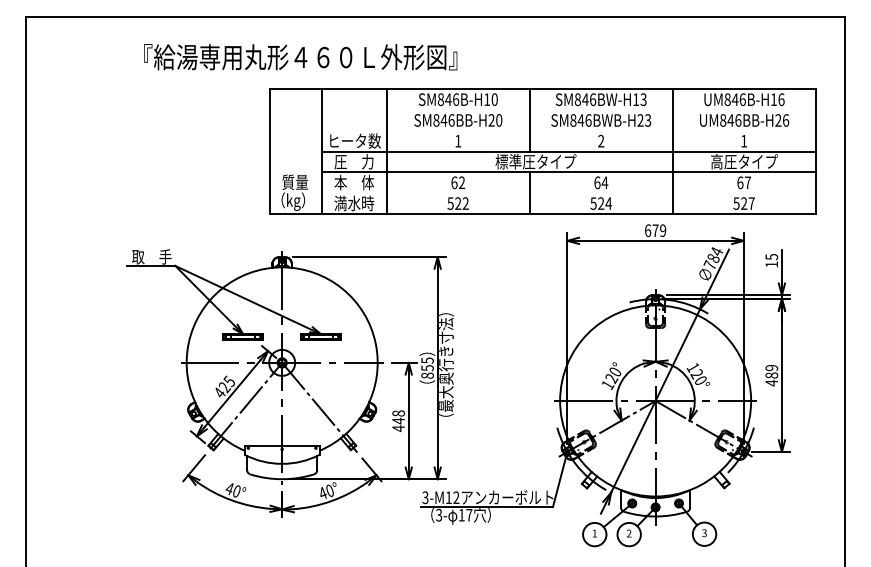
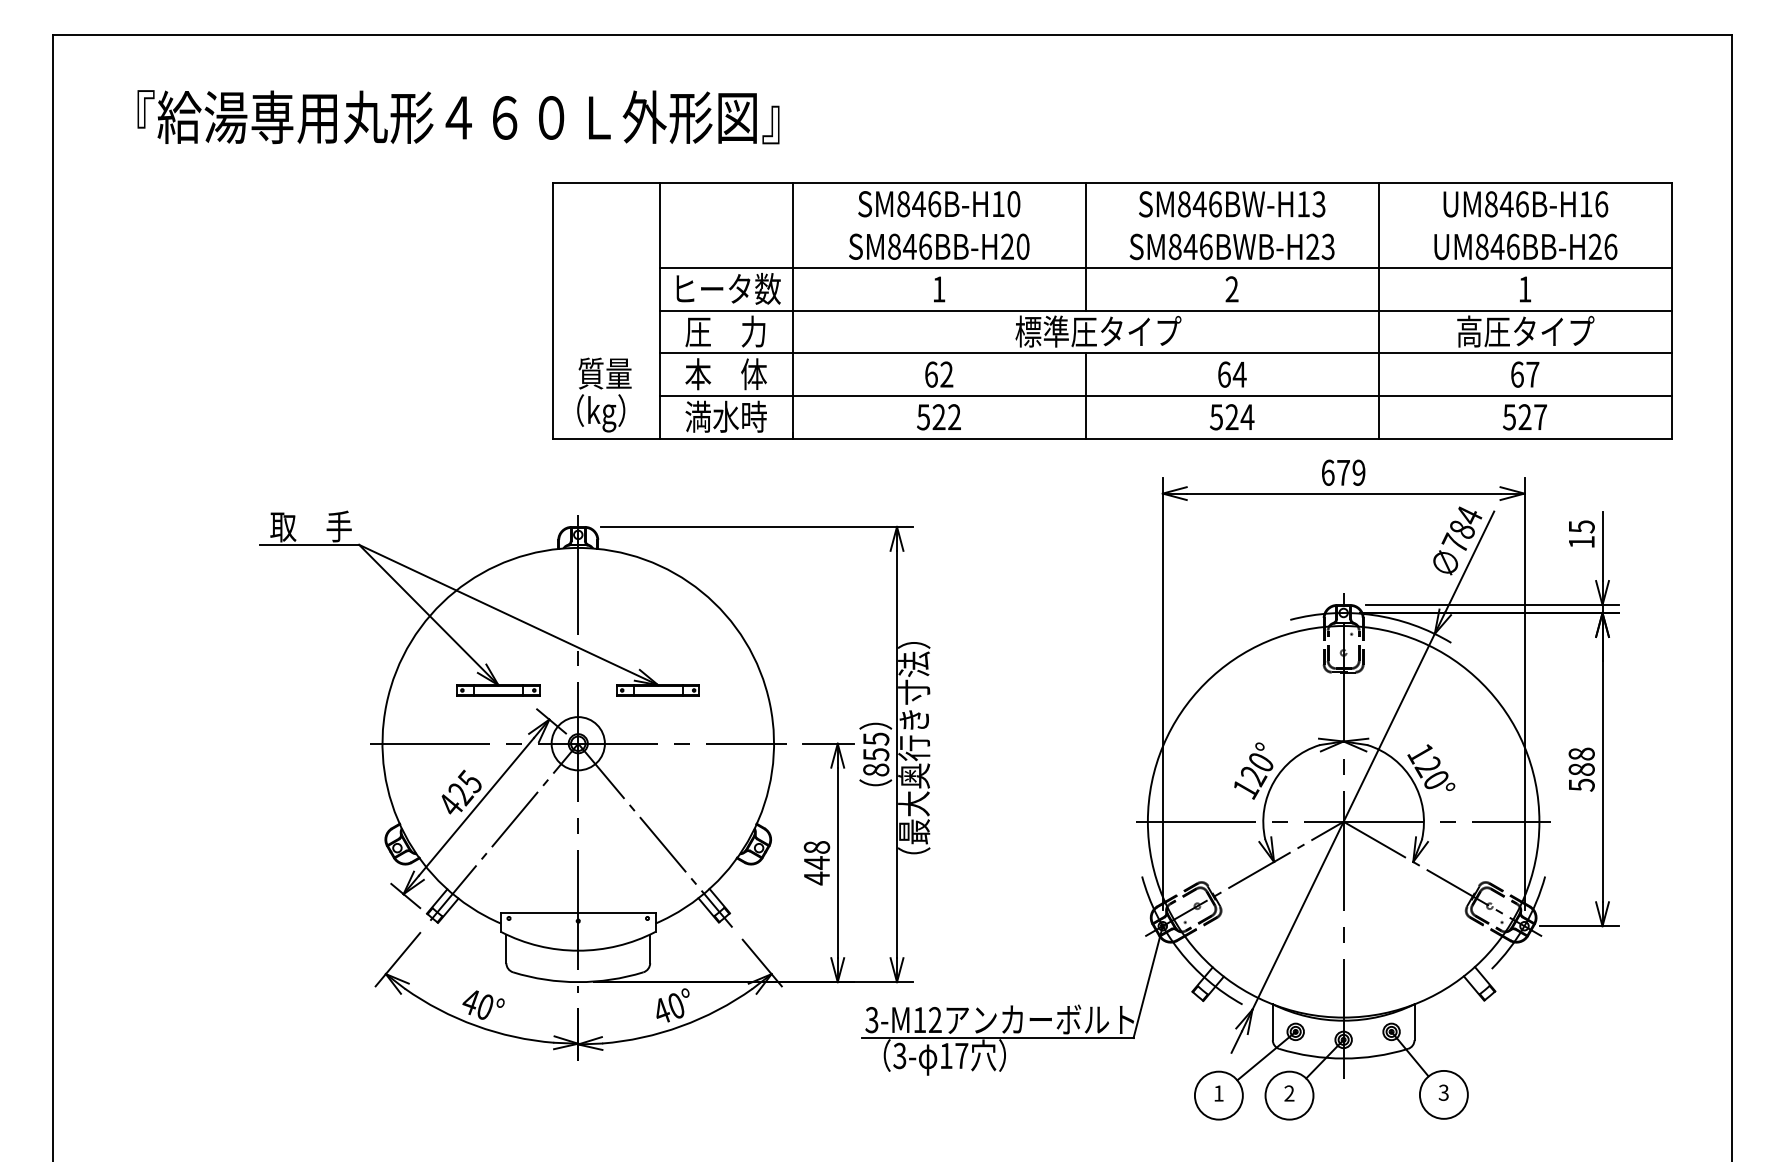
text: (300, 57) -> (458, 117), moved
line: (568, 130) -> (1165, 267), added
line: (568, 193) -> (1165, 396), added
text: (771, 375) -> (1581, 769), 489 -> 588

